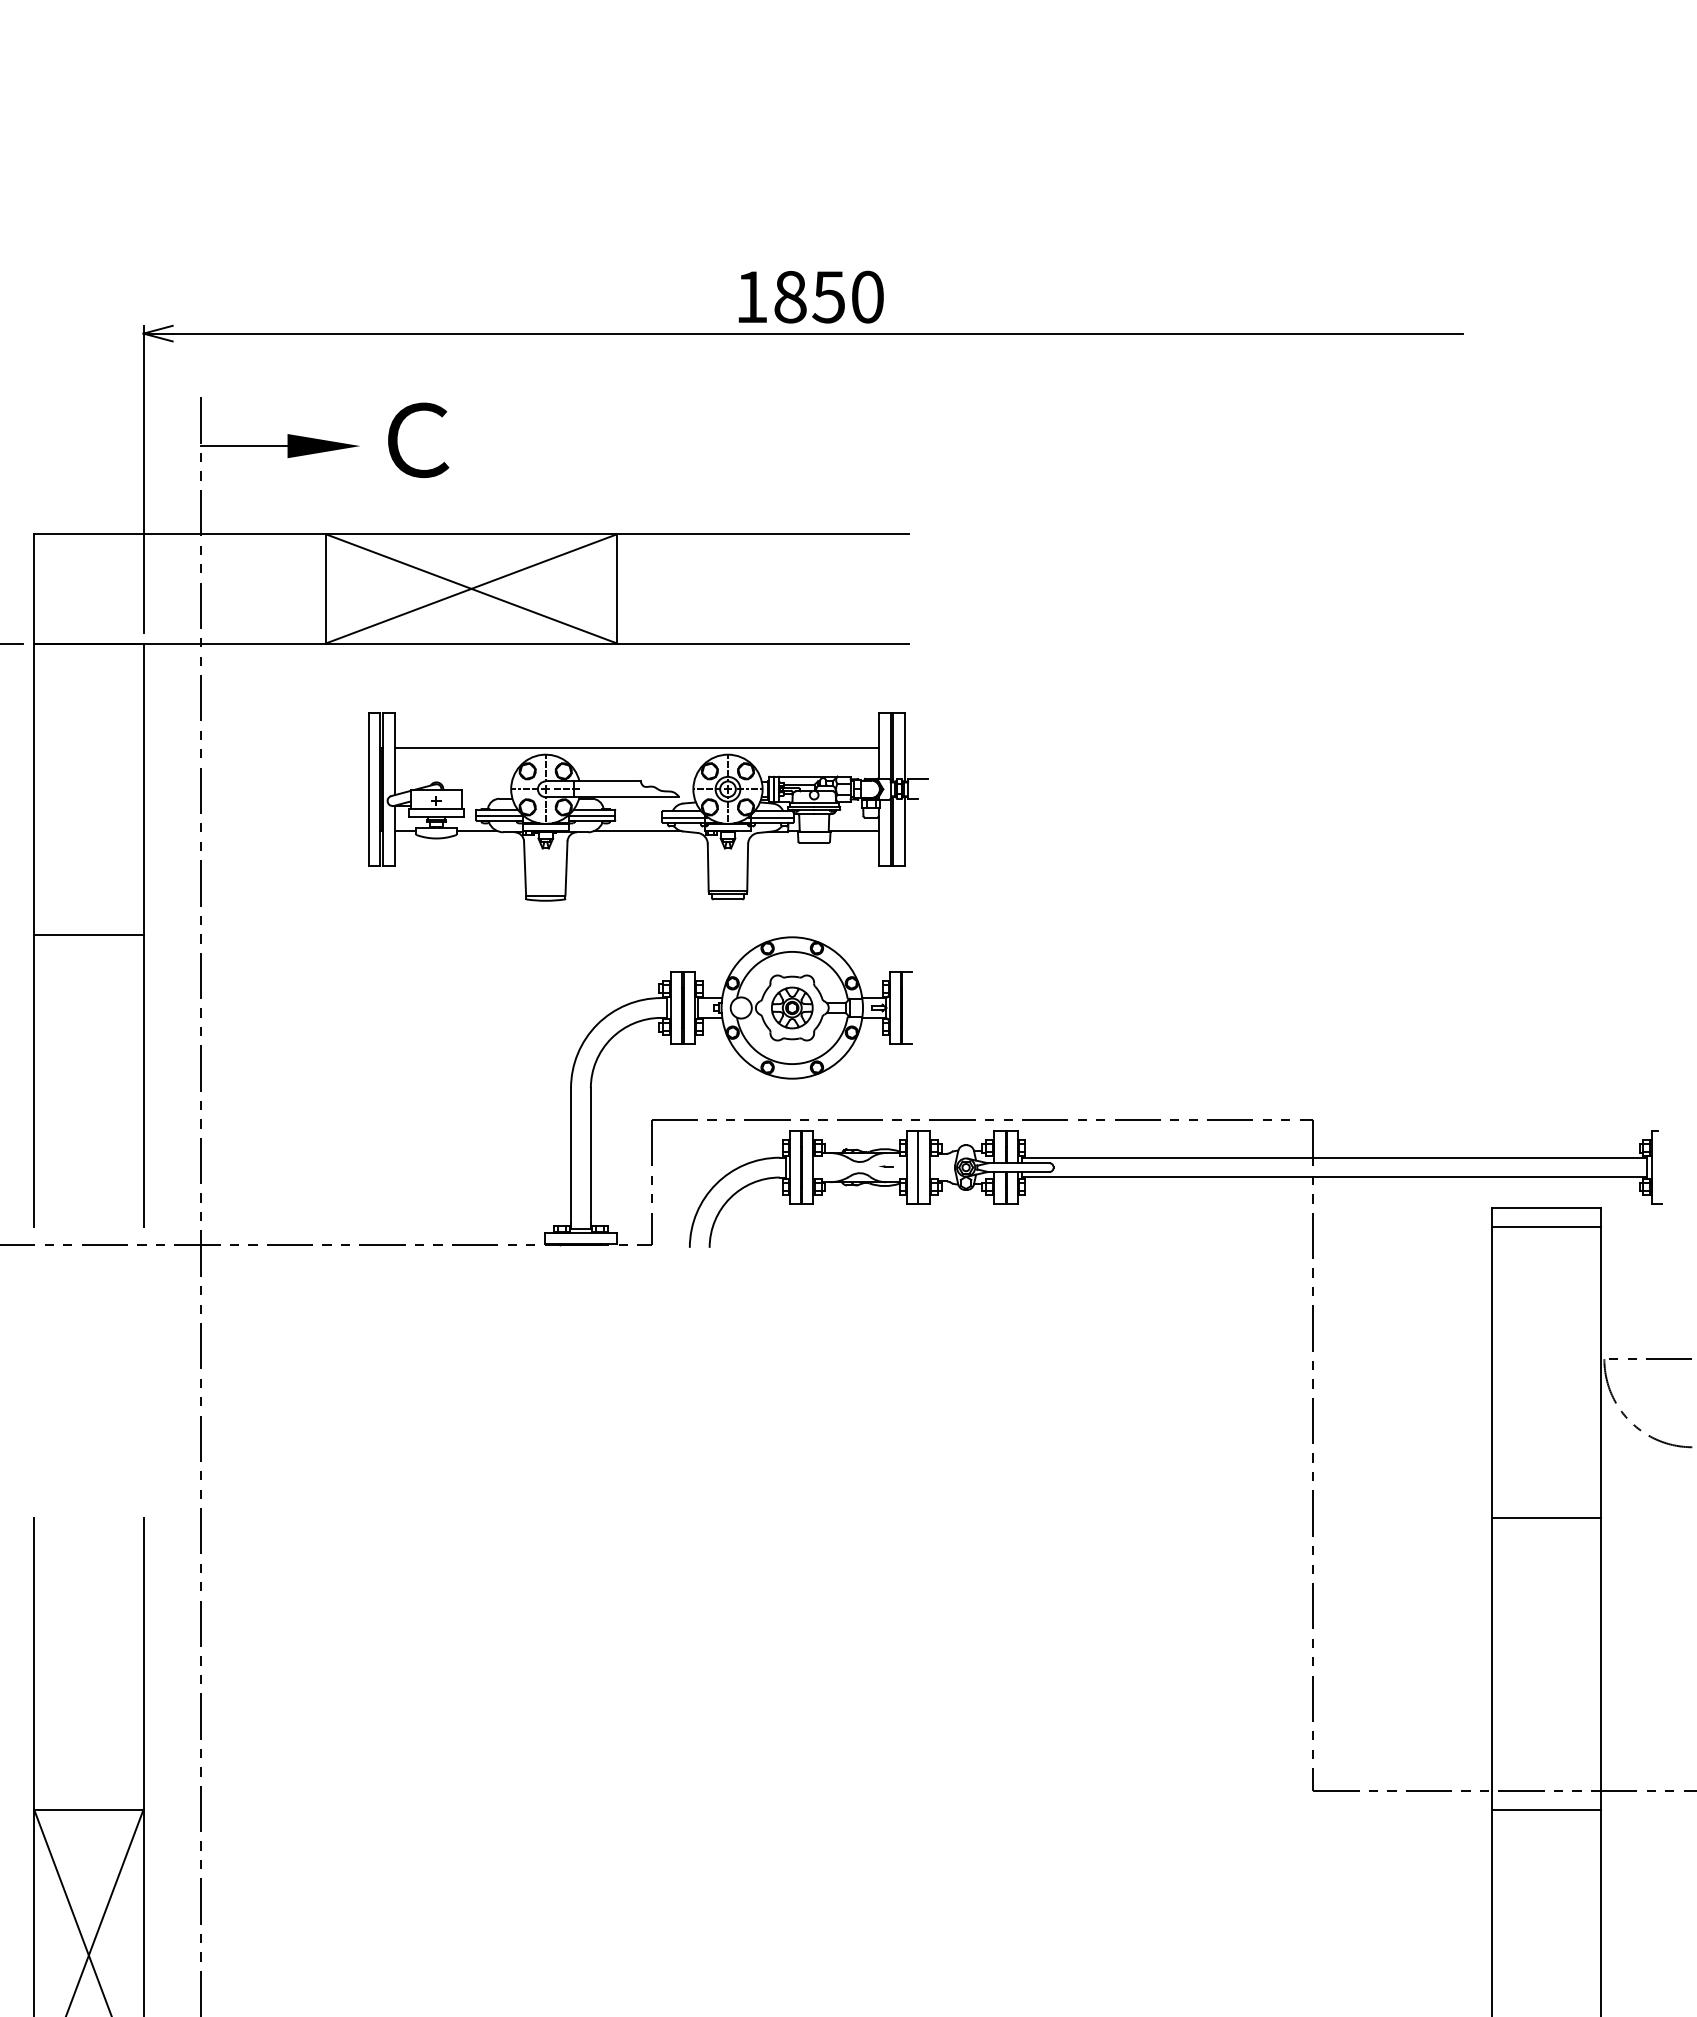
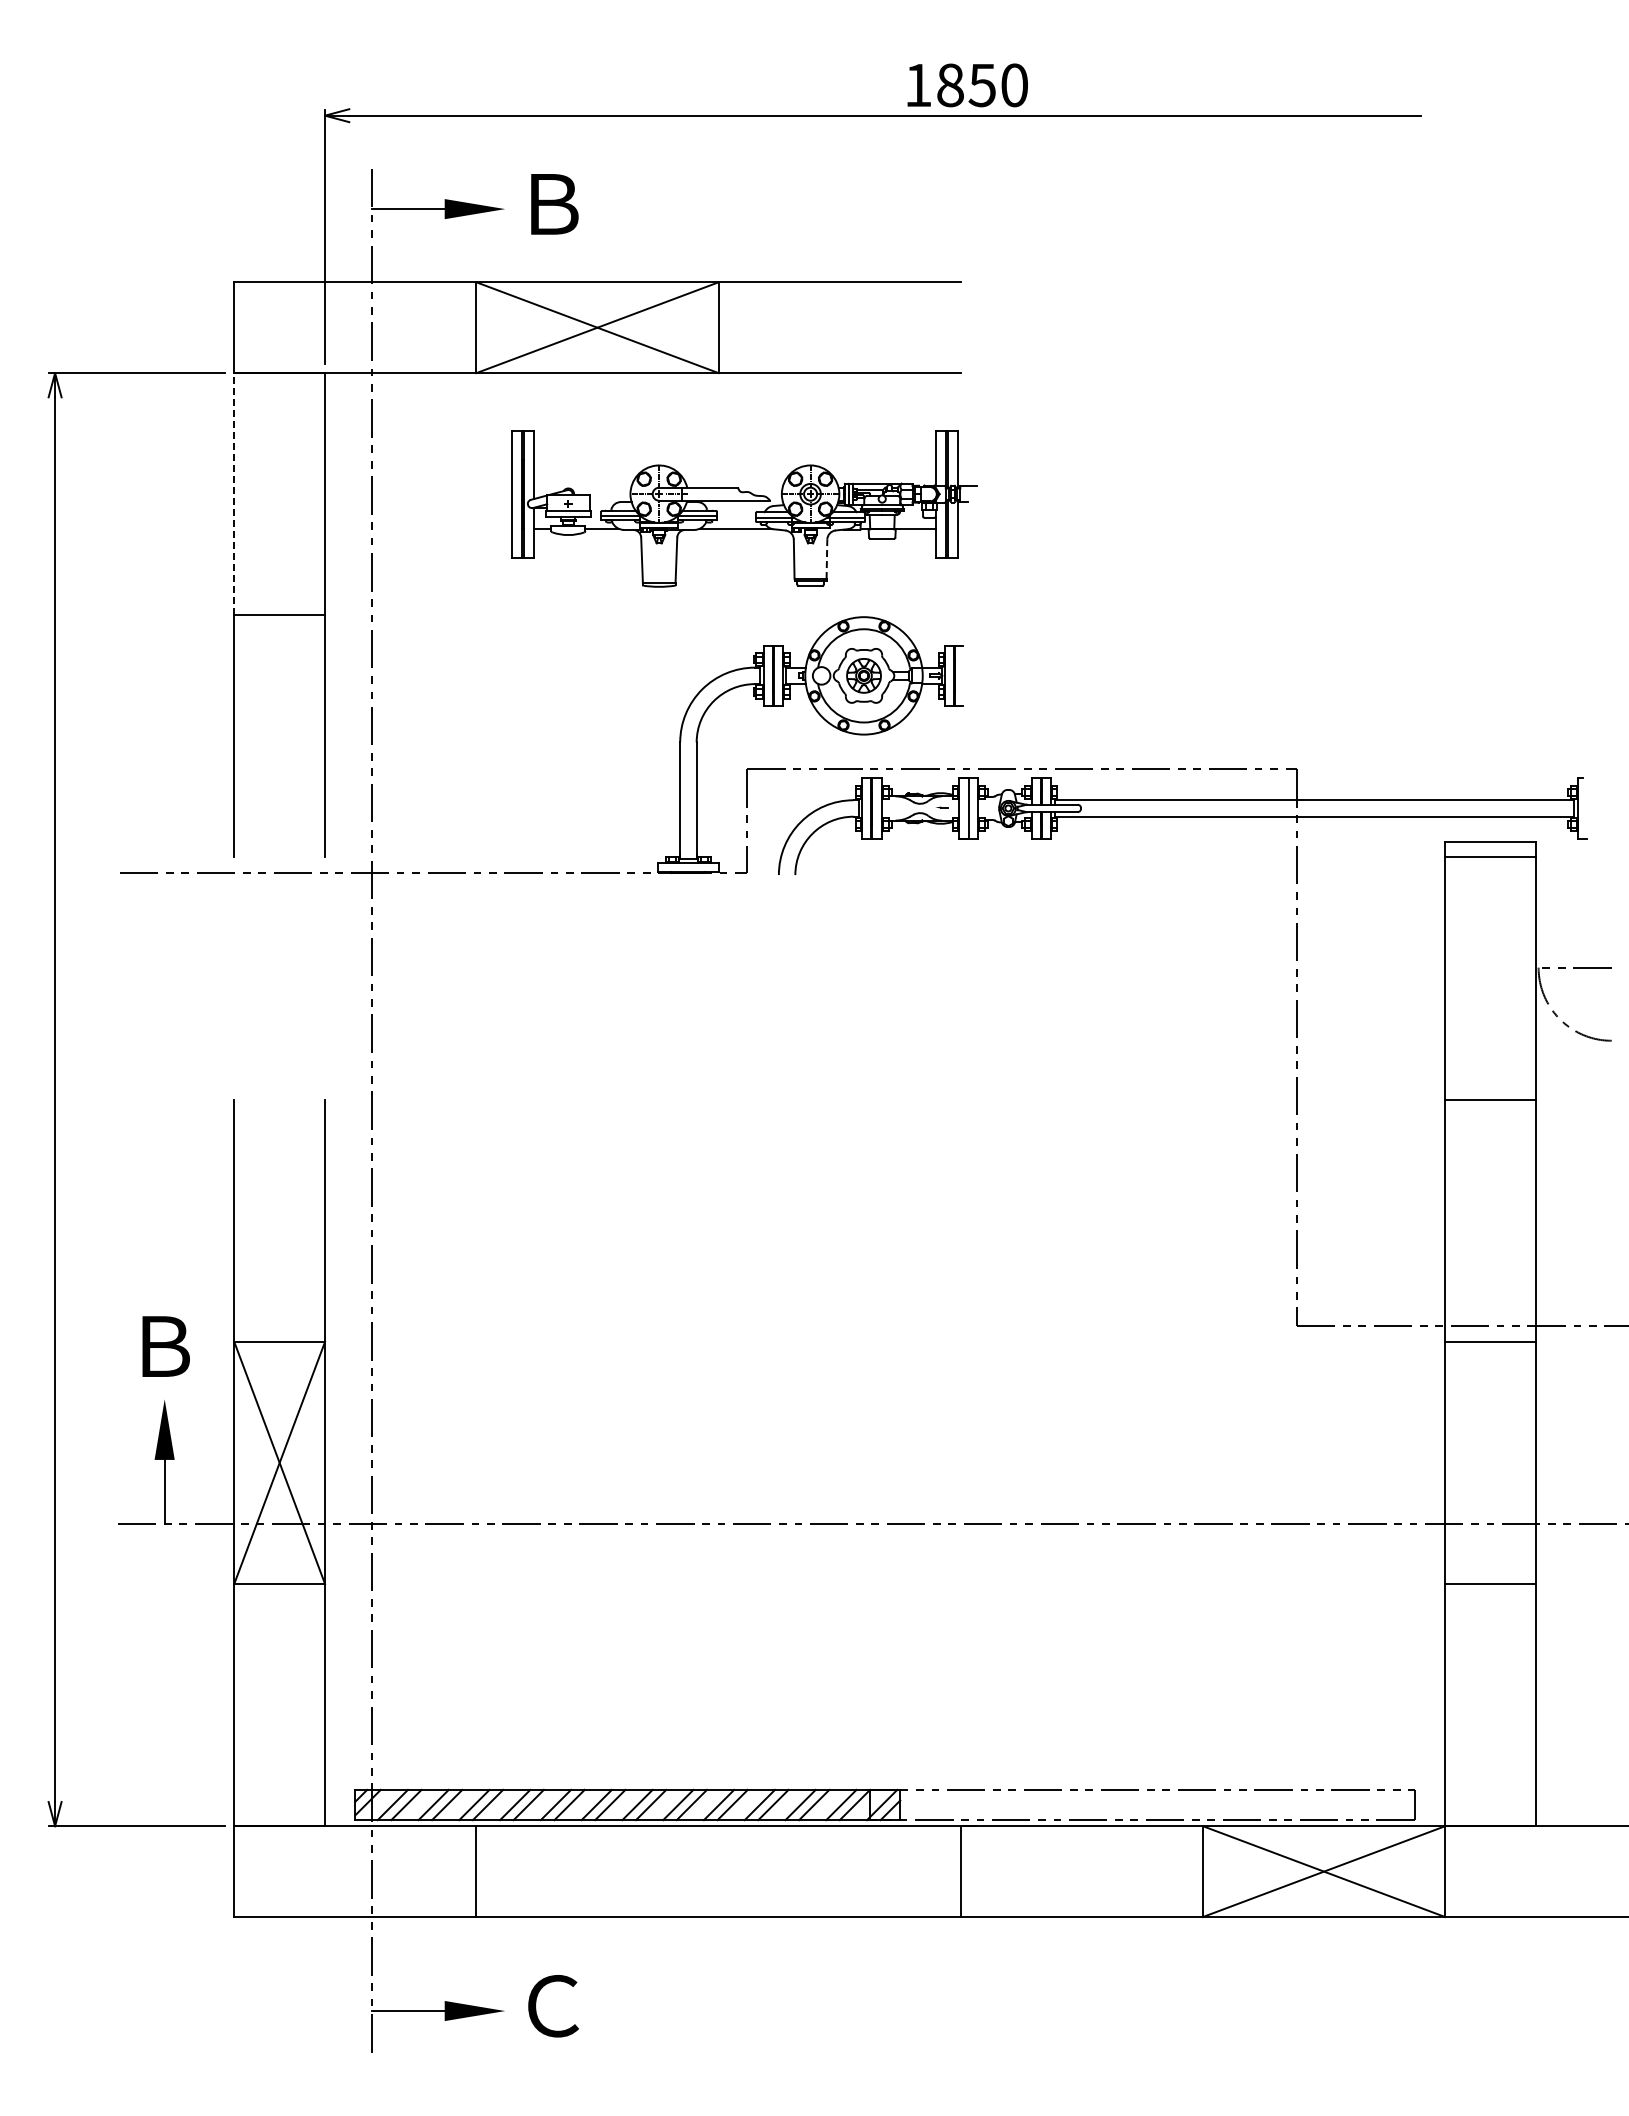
text: (810, 297) -> (967, 85), moved
text: (418, 440) -> (553, 204), Ｃ -> Ｂ
line: (636, 747) -> (734, 459), removed
line: (34, 788) -> (234, 493), solid -> dashed
line: (747, 867) -> (826, 559), solid -> dashed

